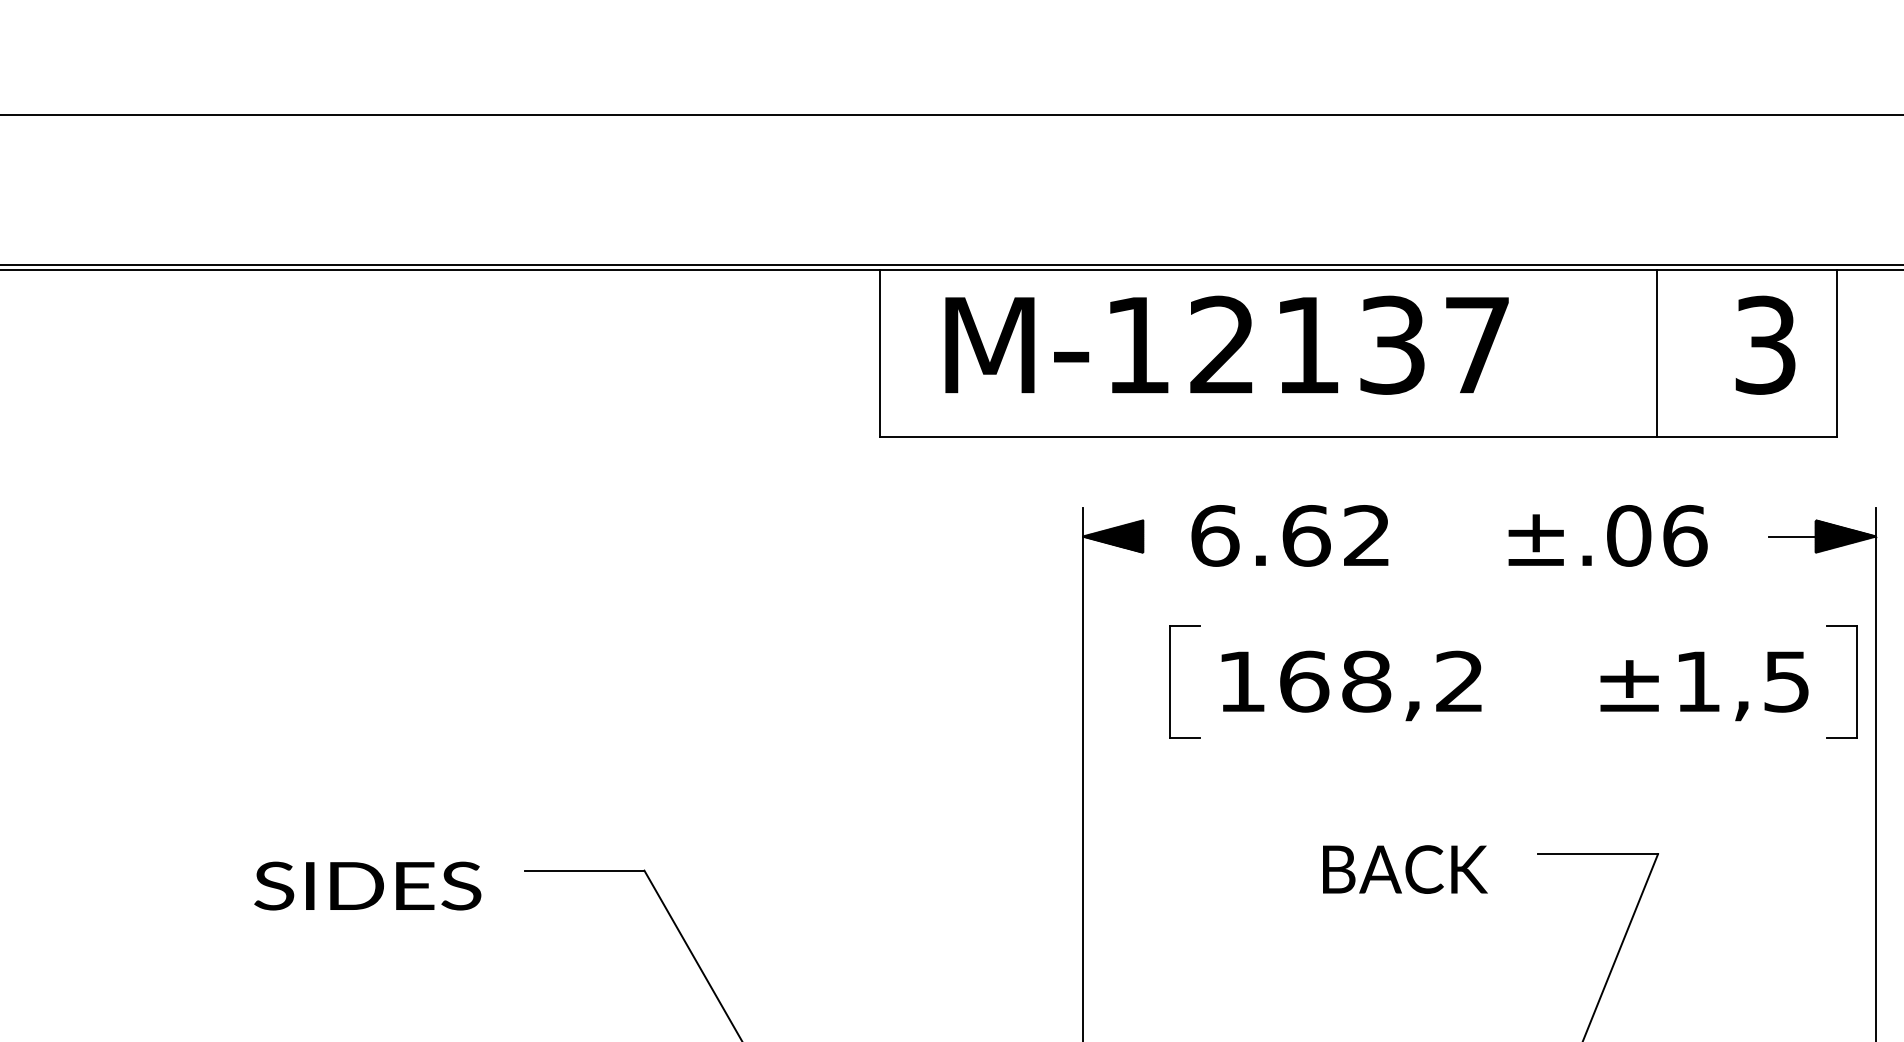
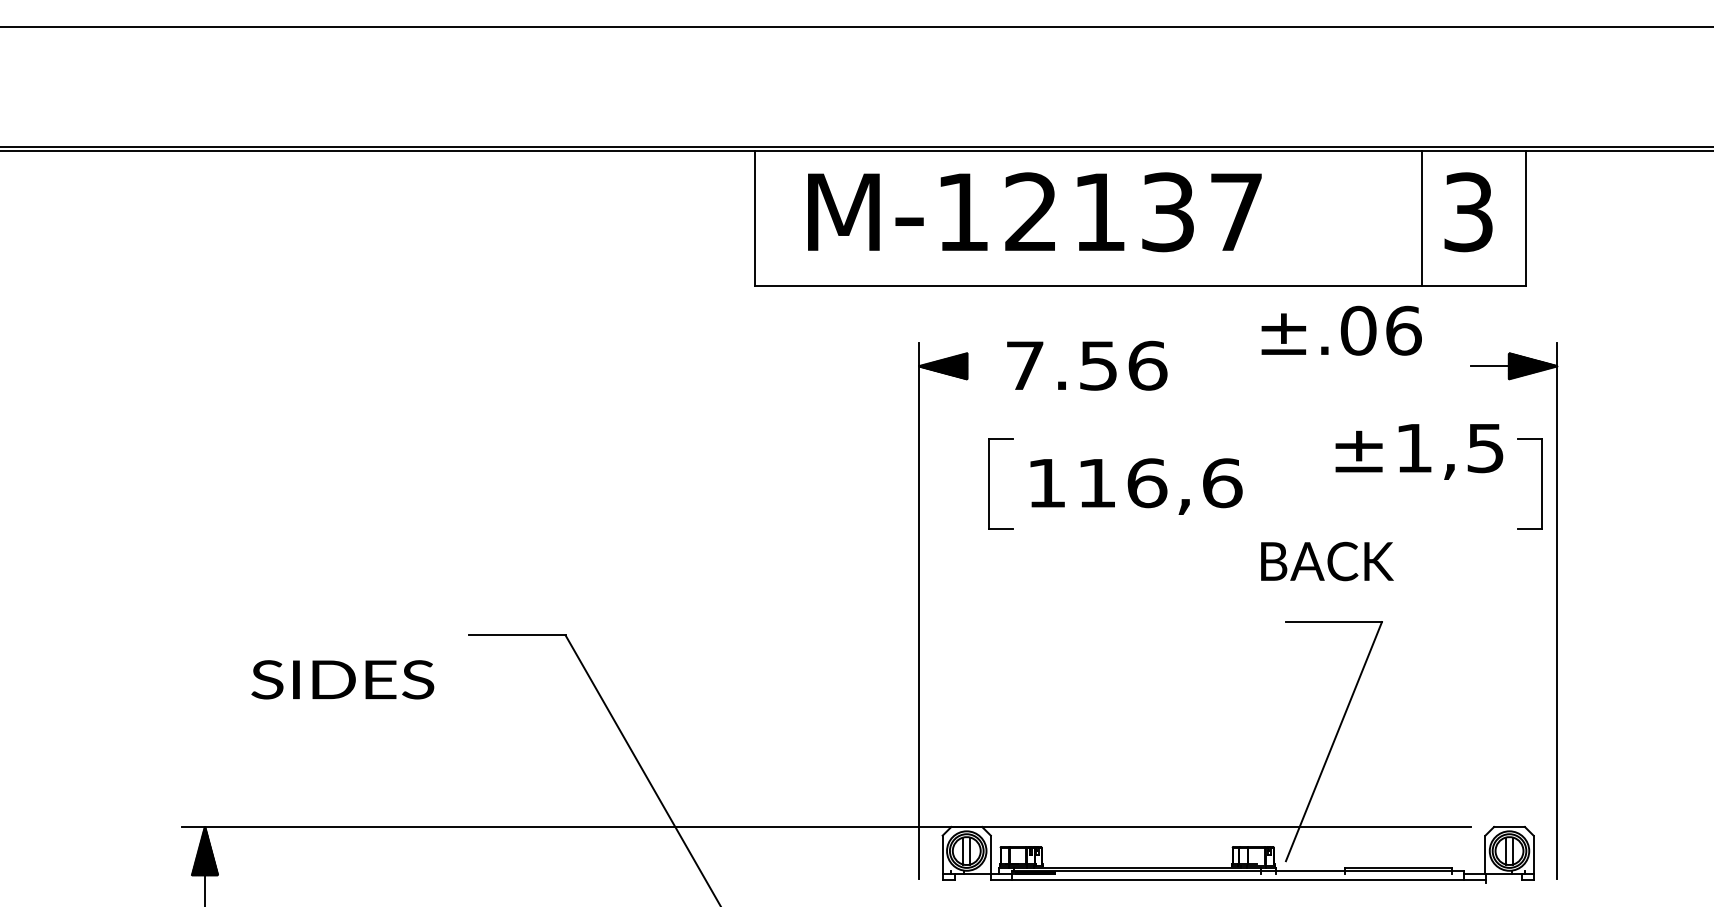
line: (1657, 353) -> (1422, 218), moved
text: (1291, 535) -> (1086, 365), 6.62 -> 7.56
text: (1607, 535) -> (1341, 330), moved
text: (1381, 682) -> (1159, 483), 168,2 -> 116,6
text: (1704, 685) -> (1419, 451), moved
text: (1405, 869) -> (1327, 561), moved
text: (367, 885) -> (342, 679), moved

